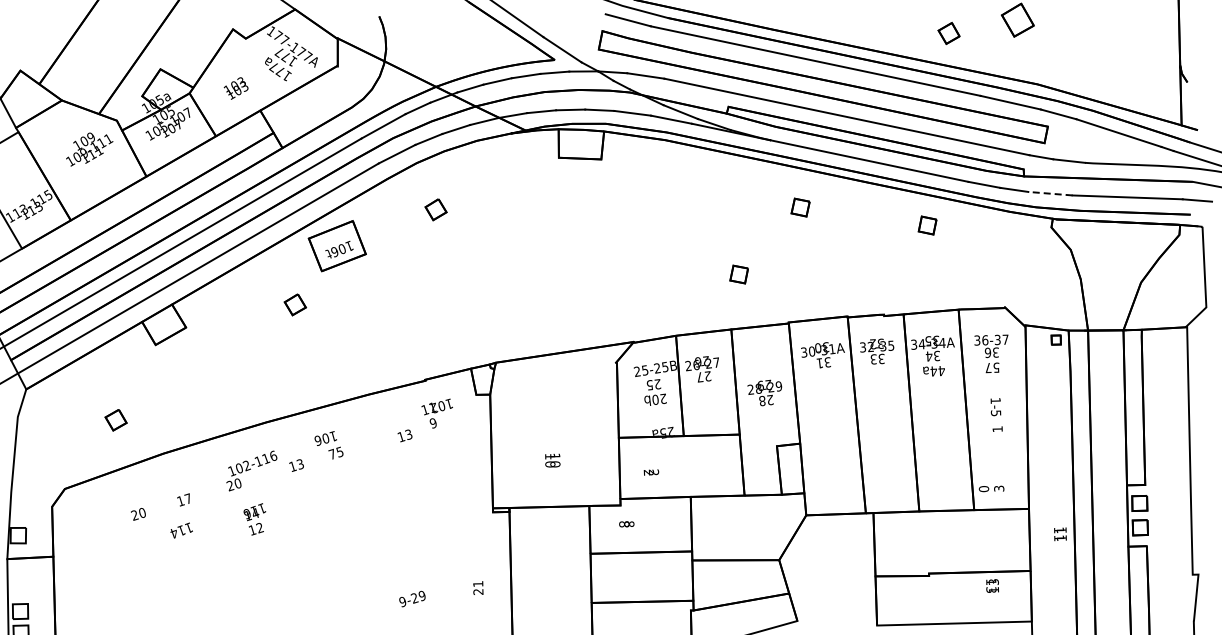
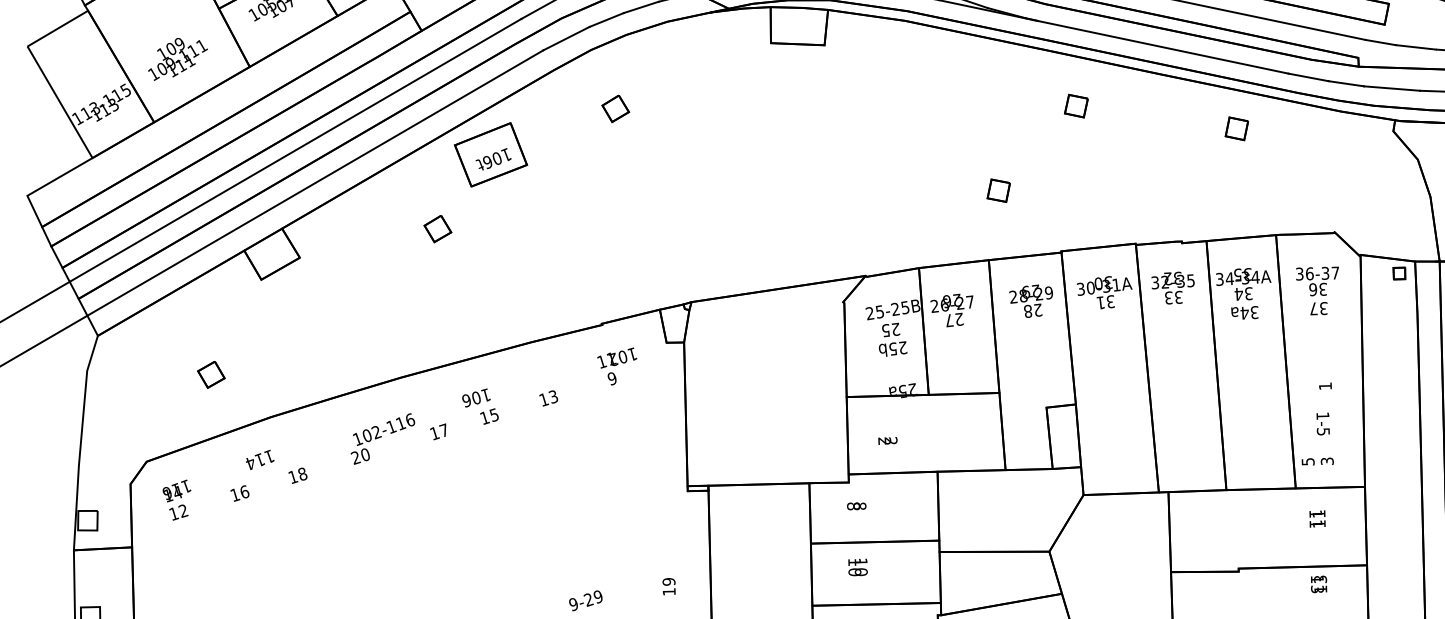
text: (89, 149) -> (177, 59), moved
line: (1049, 193) -> (1390, 88), dashed -> solid
text: (996, 367) -> (1323, 308), 57 -> 37
text: (941, 370) -> (1254, 311), 44a -> 34a
text: (764, 392) -> (1030, 300), moved
text: (655, 399) -> (893, 348), 20b -> 25b
text: (995, 407) -> (1322, 424), moved
text: (404, 435) -> (548, 397), moved
text: (332, 453) -> (484, 416), 75 -> 15
text: (552, 460) -> (857, 567), moved
text: (299, 463) -> (443, 429), 13 -> 17
text: (983, 489) -> (1307, 462), 0 -> 5
text: (188, 498) -> (302, 473), 17 -> 18
text: (138, 513) -> (239, 492), 20 -> 16
text: (254, 519) -> (176, 500), moved
text: (181, 530) -> (259, 459), moved
text: (1060, 534) -> (1317, 519), moved
text: (478, 587) -> (669, 586), 21 -> 19

